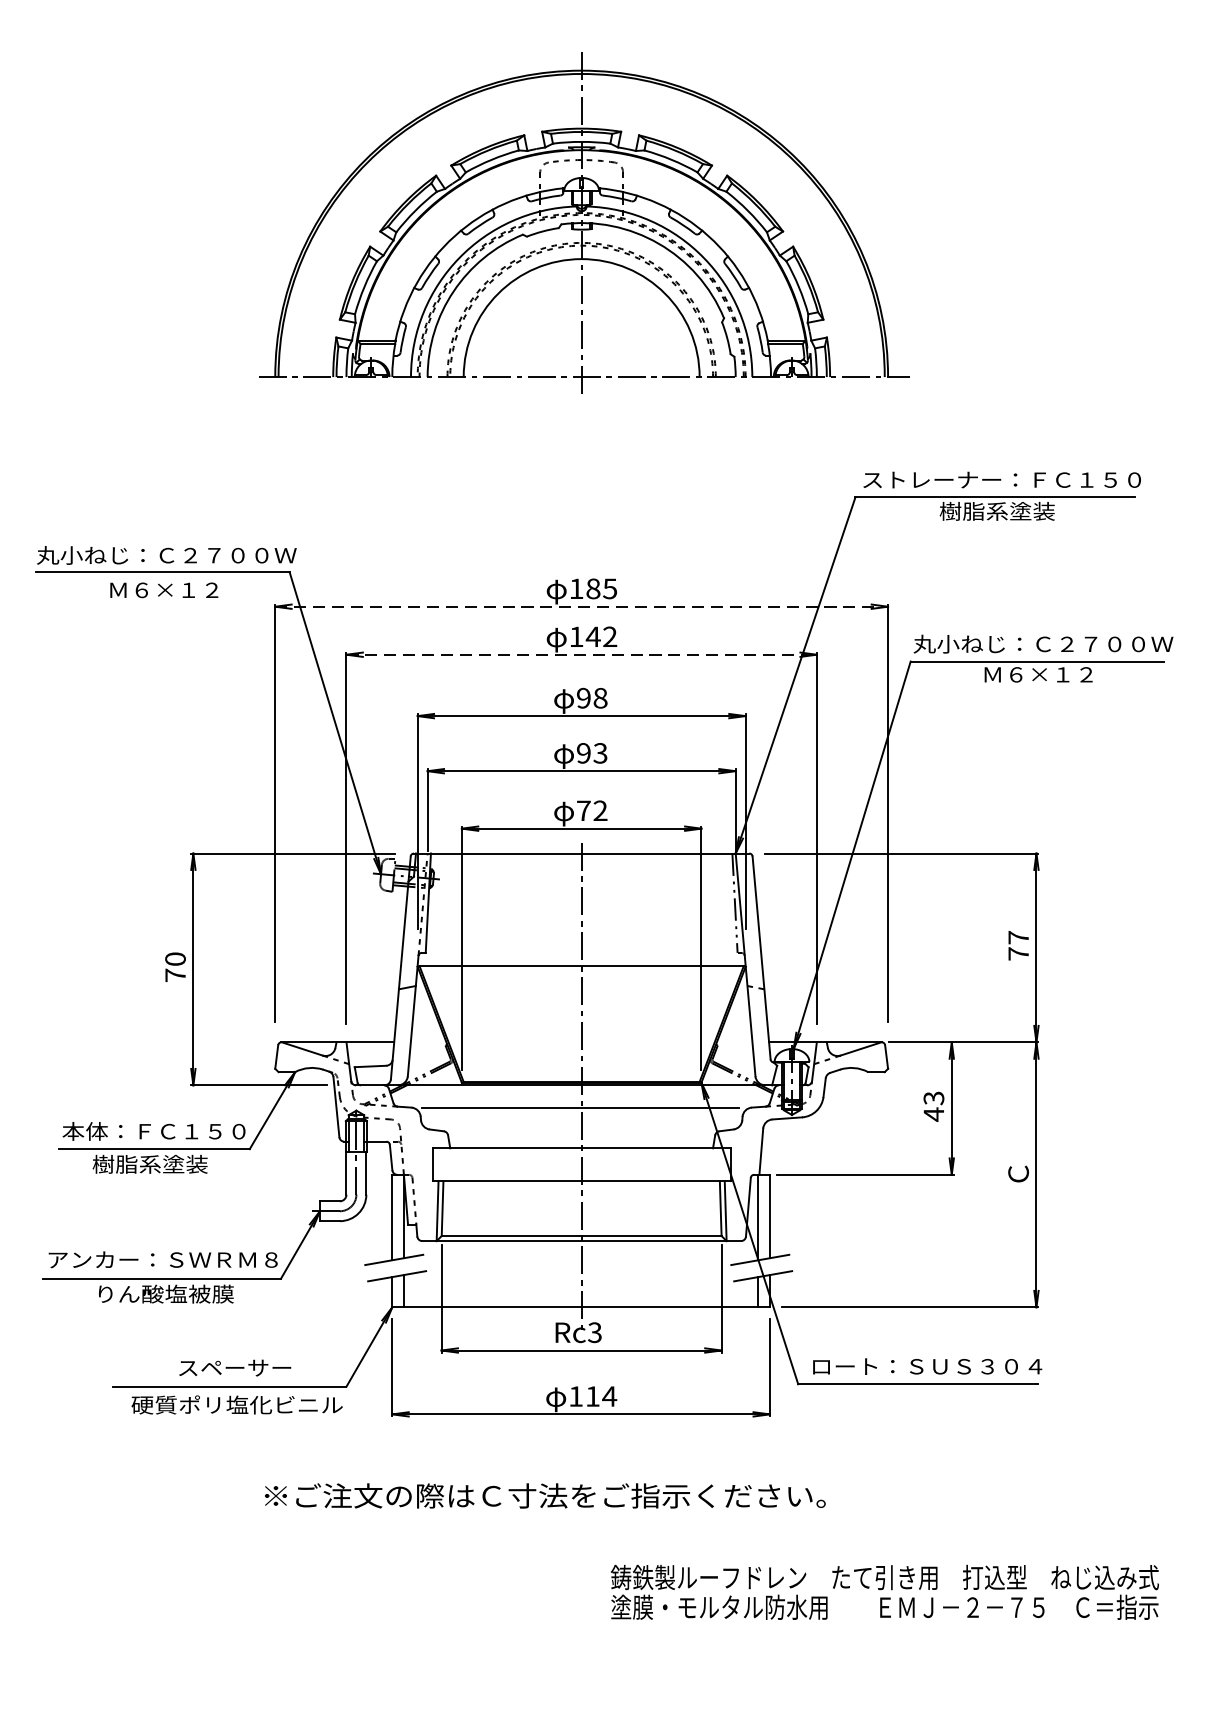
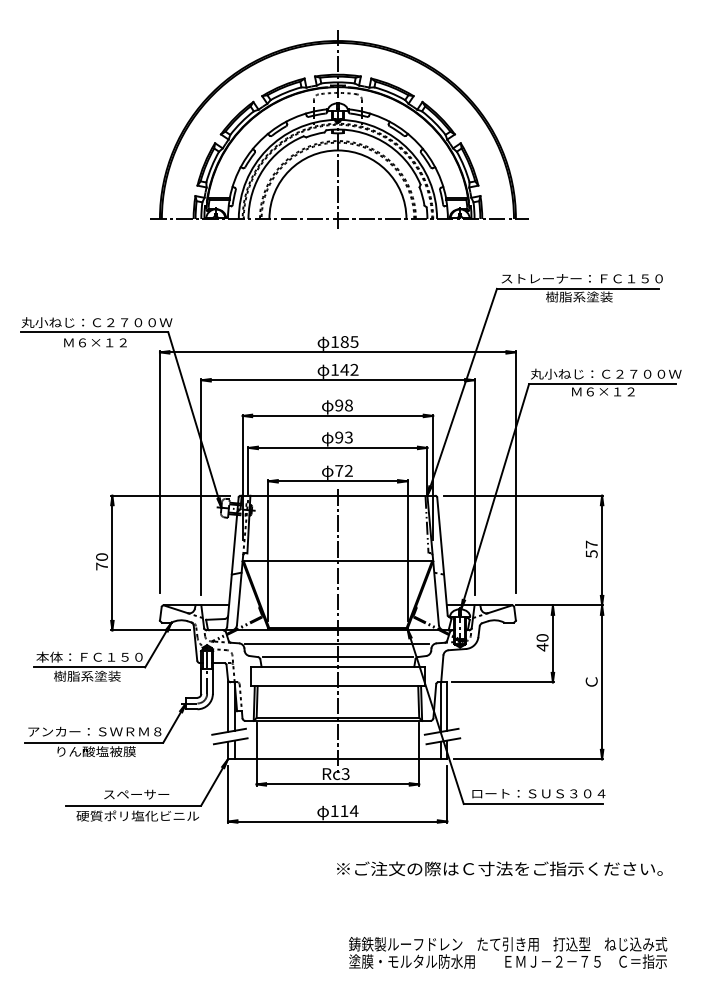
line: (580, 606) -> (337, 352), dashed -> solid
line: (580, 655) -> (337, 380), dashed -> solid
text: (1018, 952) -> (591, 553), 77 -> 57
text: (933, 1097) -> (542, 637), 43 -> 40
line: (582, 1132) -> (338, 657), added
text: (544, 1495) -> (499, 868), moved
text: (885, 1591) -> (508, 952), moved

